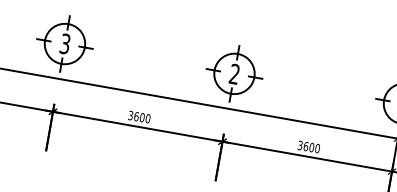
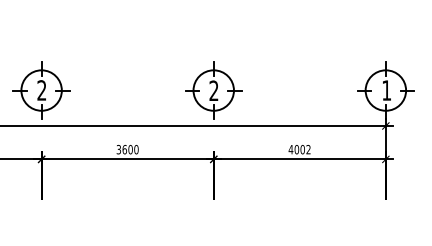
text: (64, 43) -> (41, 90), 3 -> 2
text: (308, 146) -> (299, 149), 3600 -> 4002

